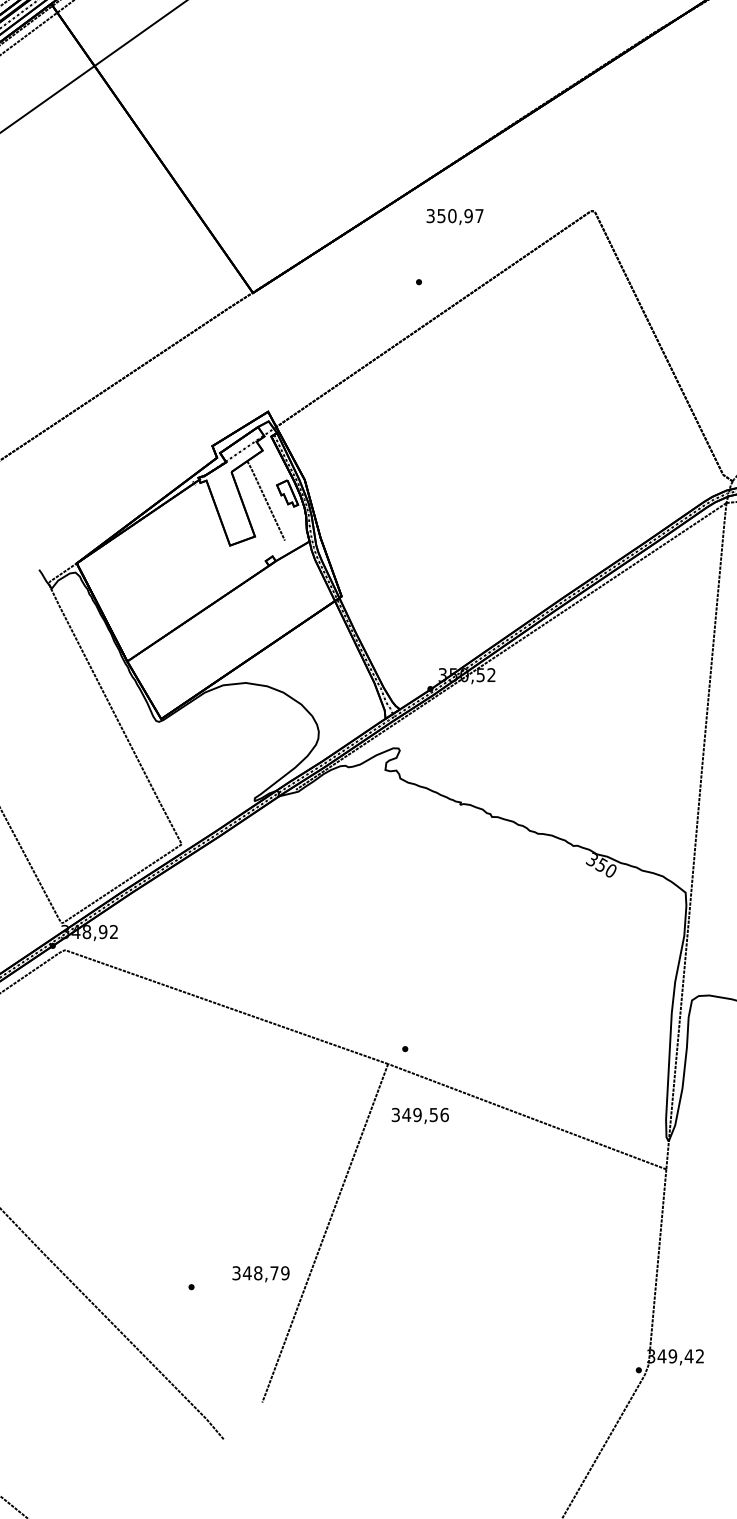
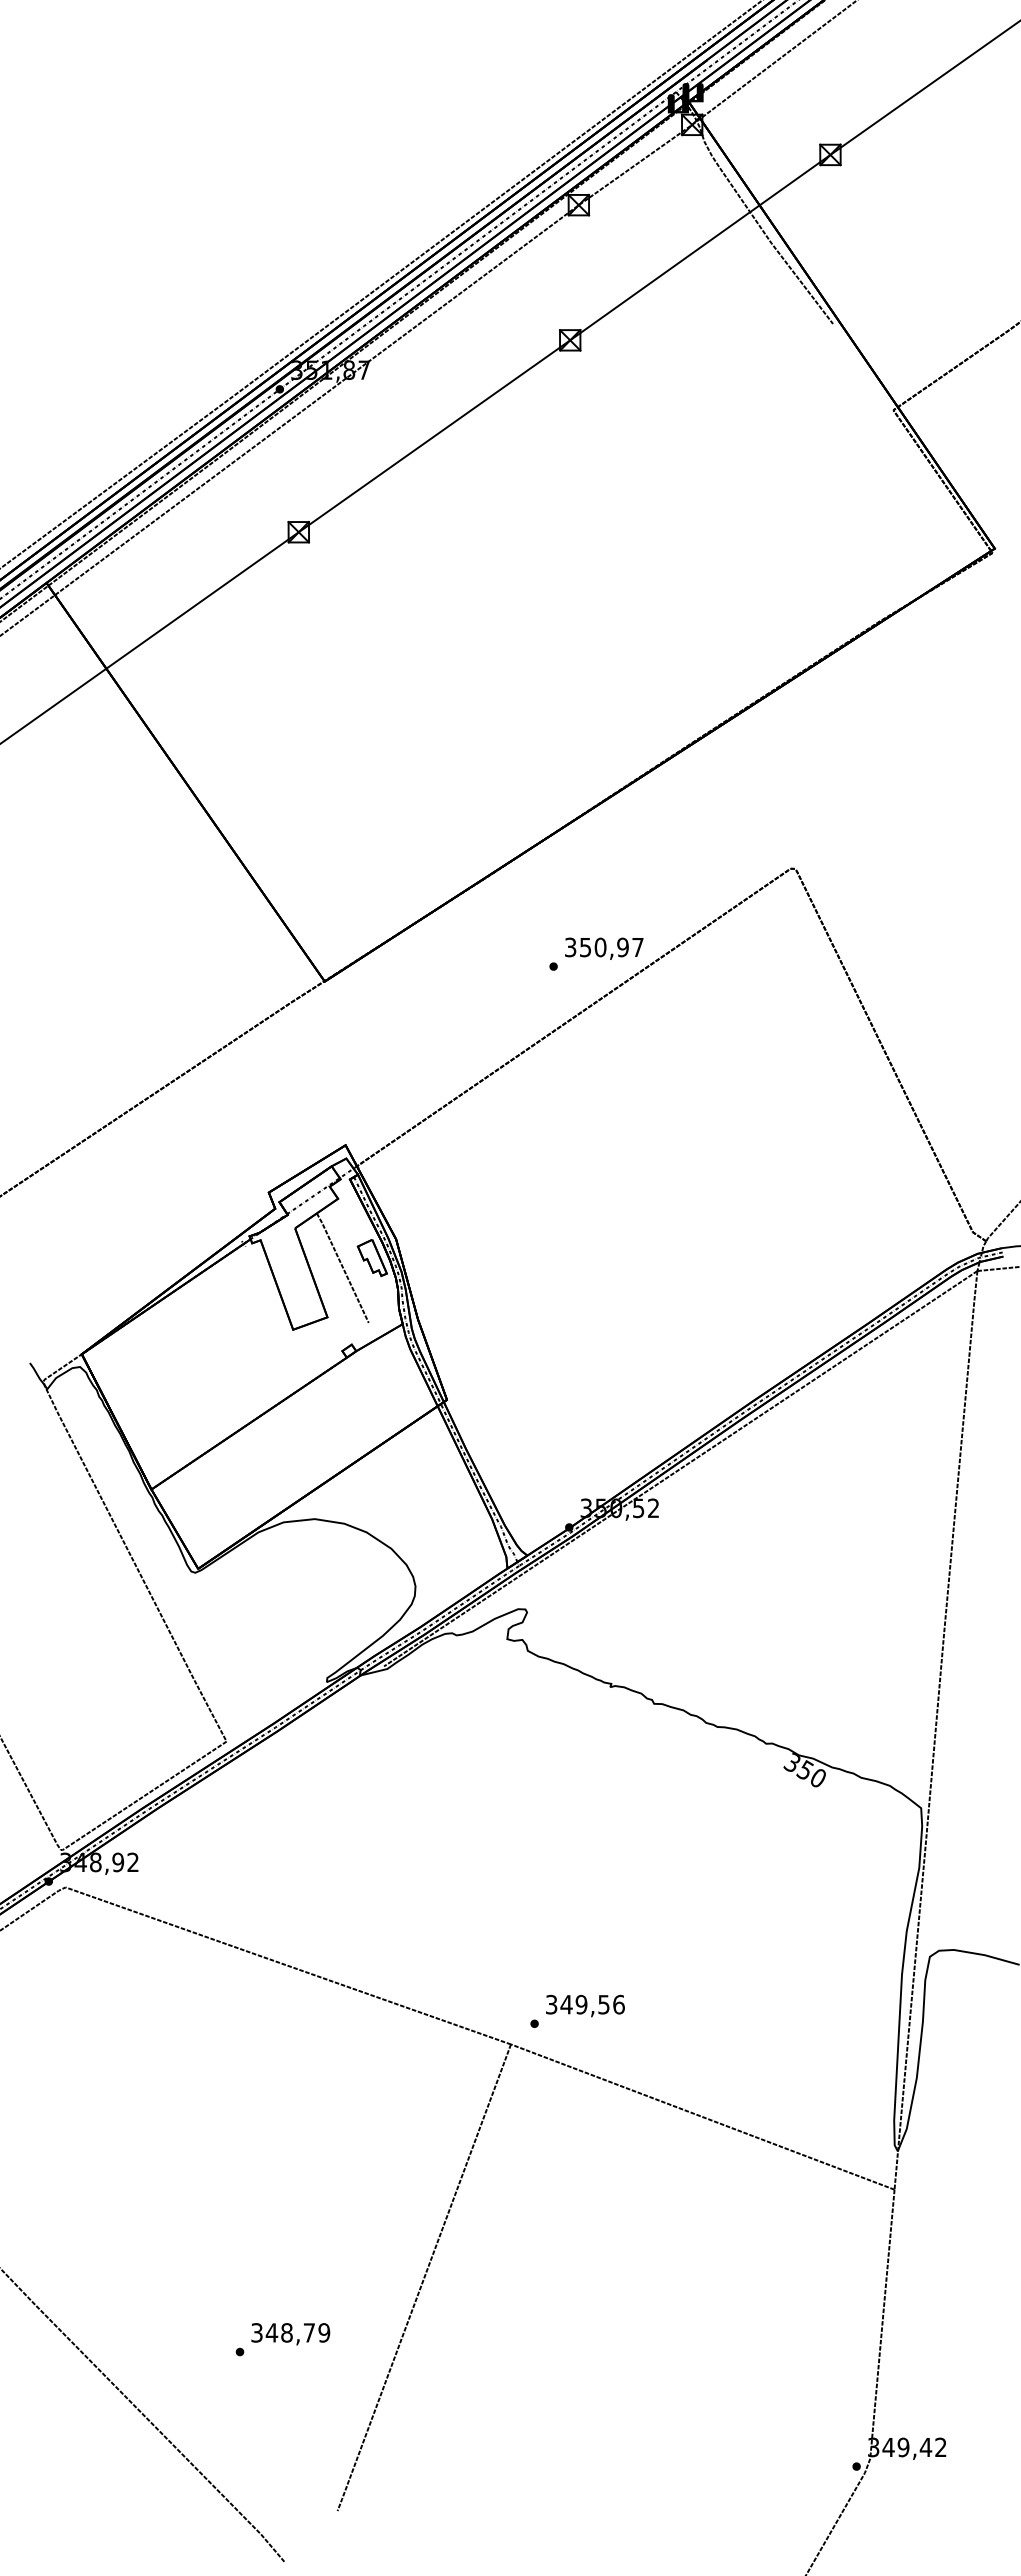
text: (455, 216) -> (604, 948), moved
text: (420, 1115) -> (585, 2005), moved
text: (260, 1274) -> (290, 2334), moved

